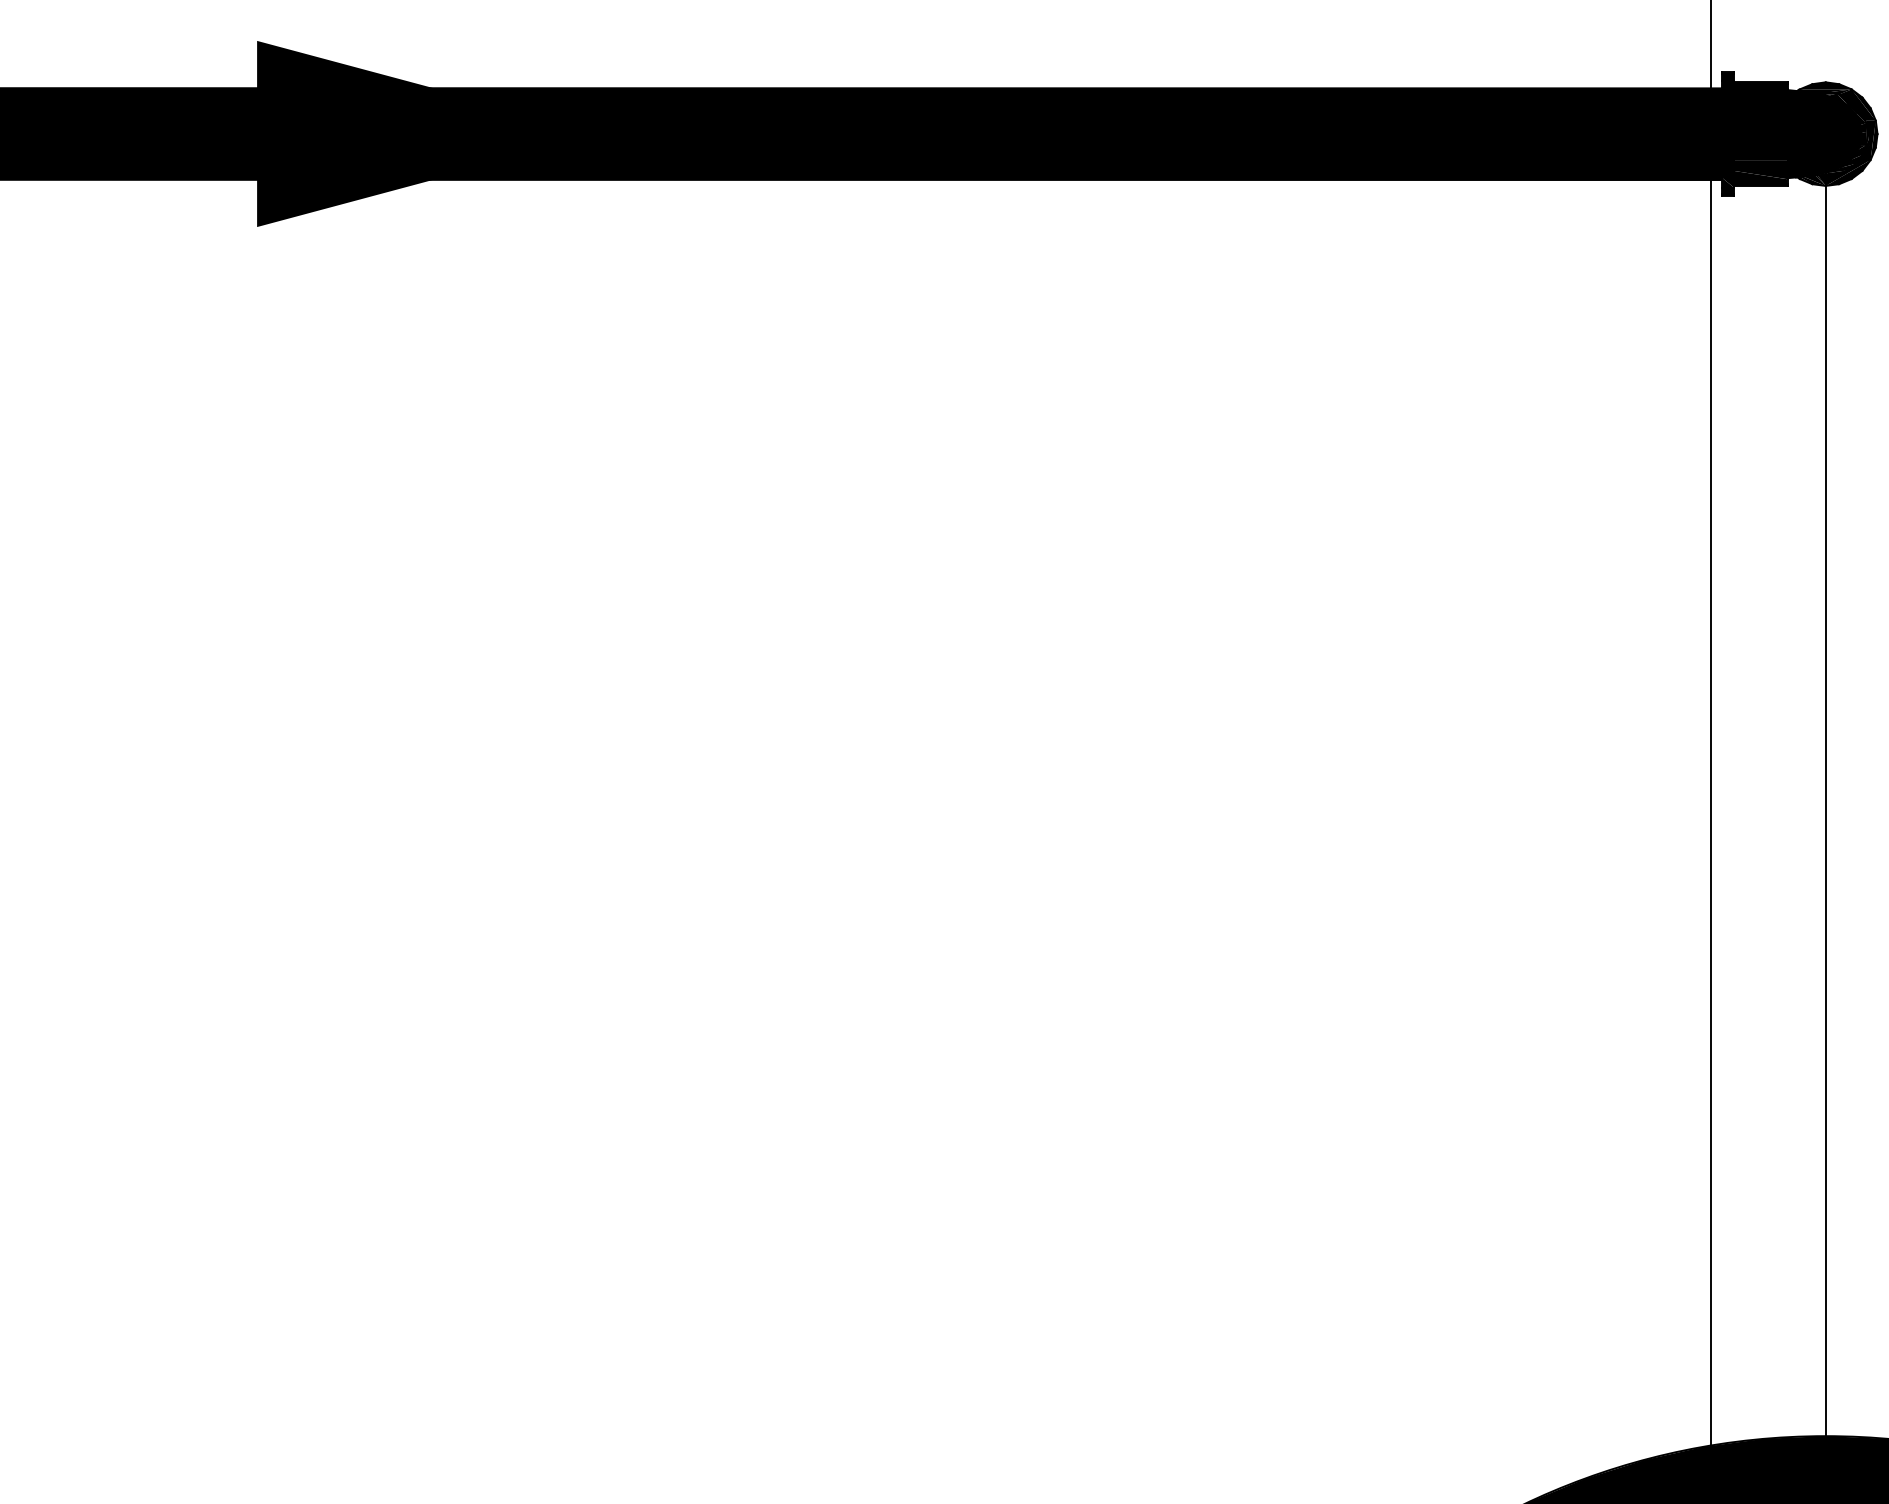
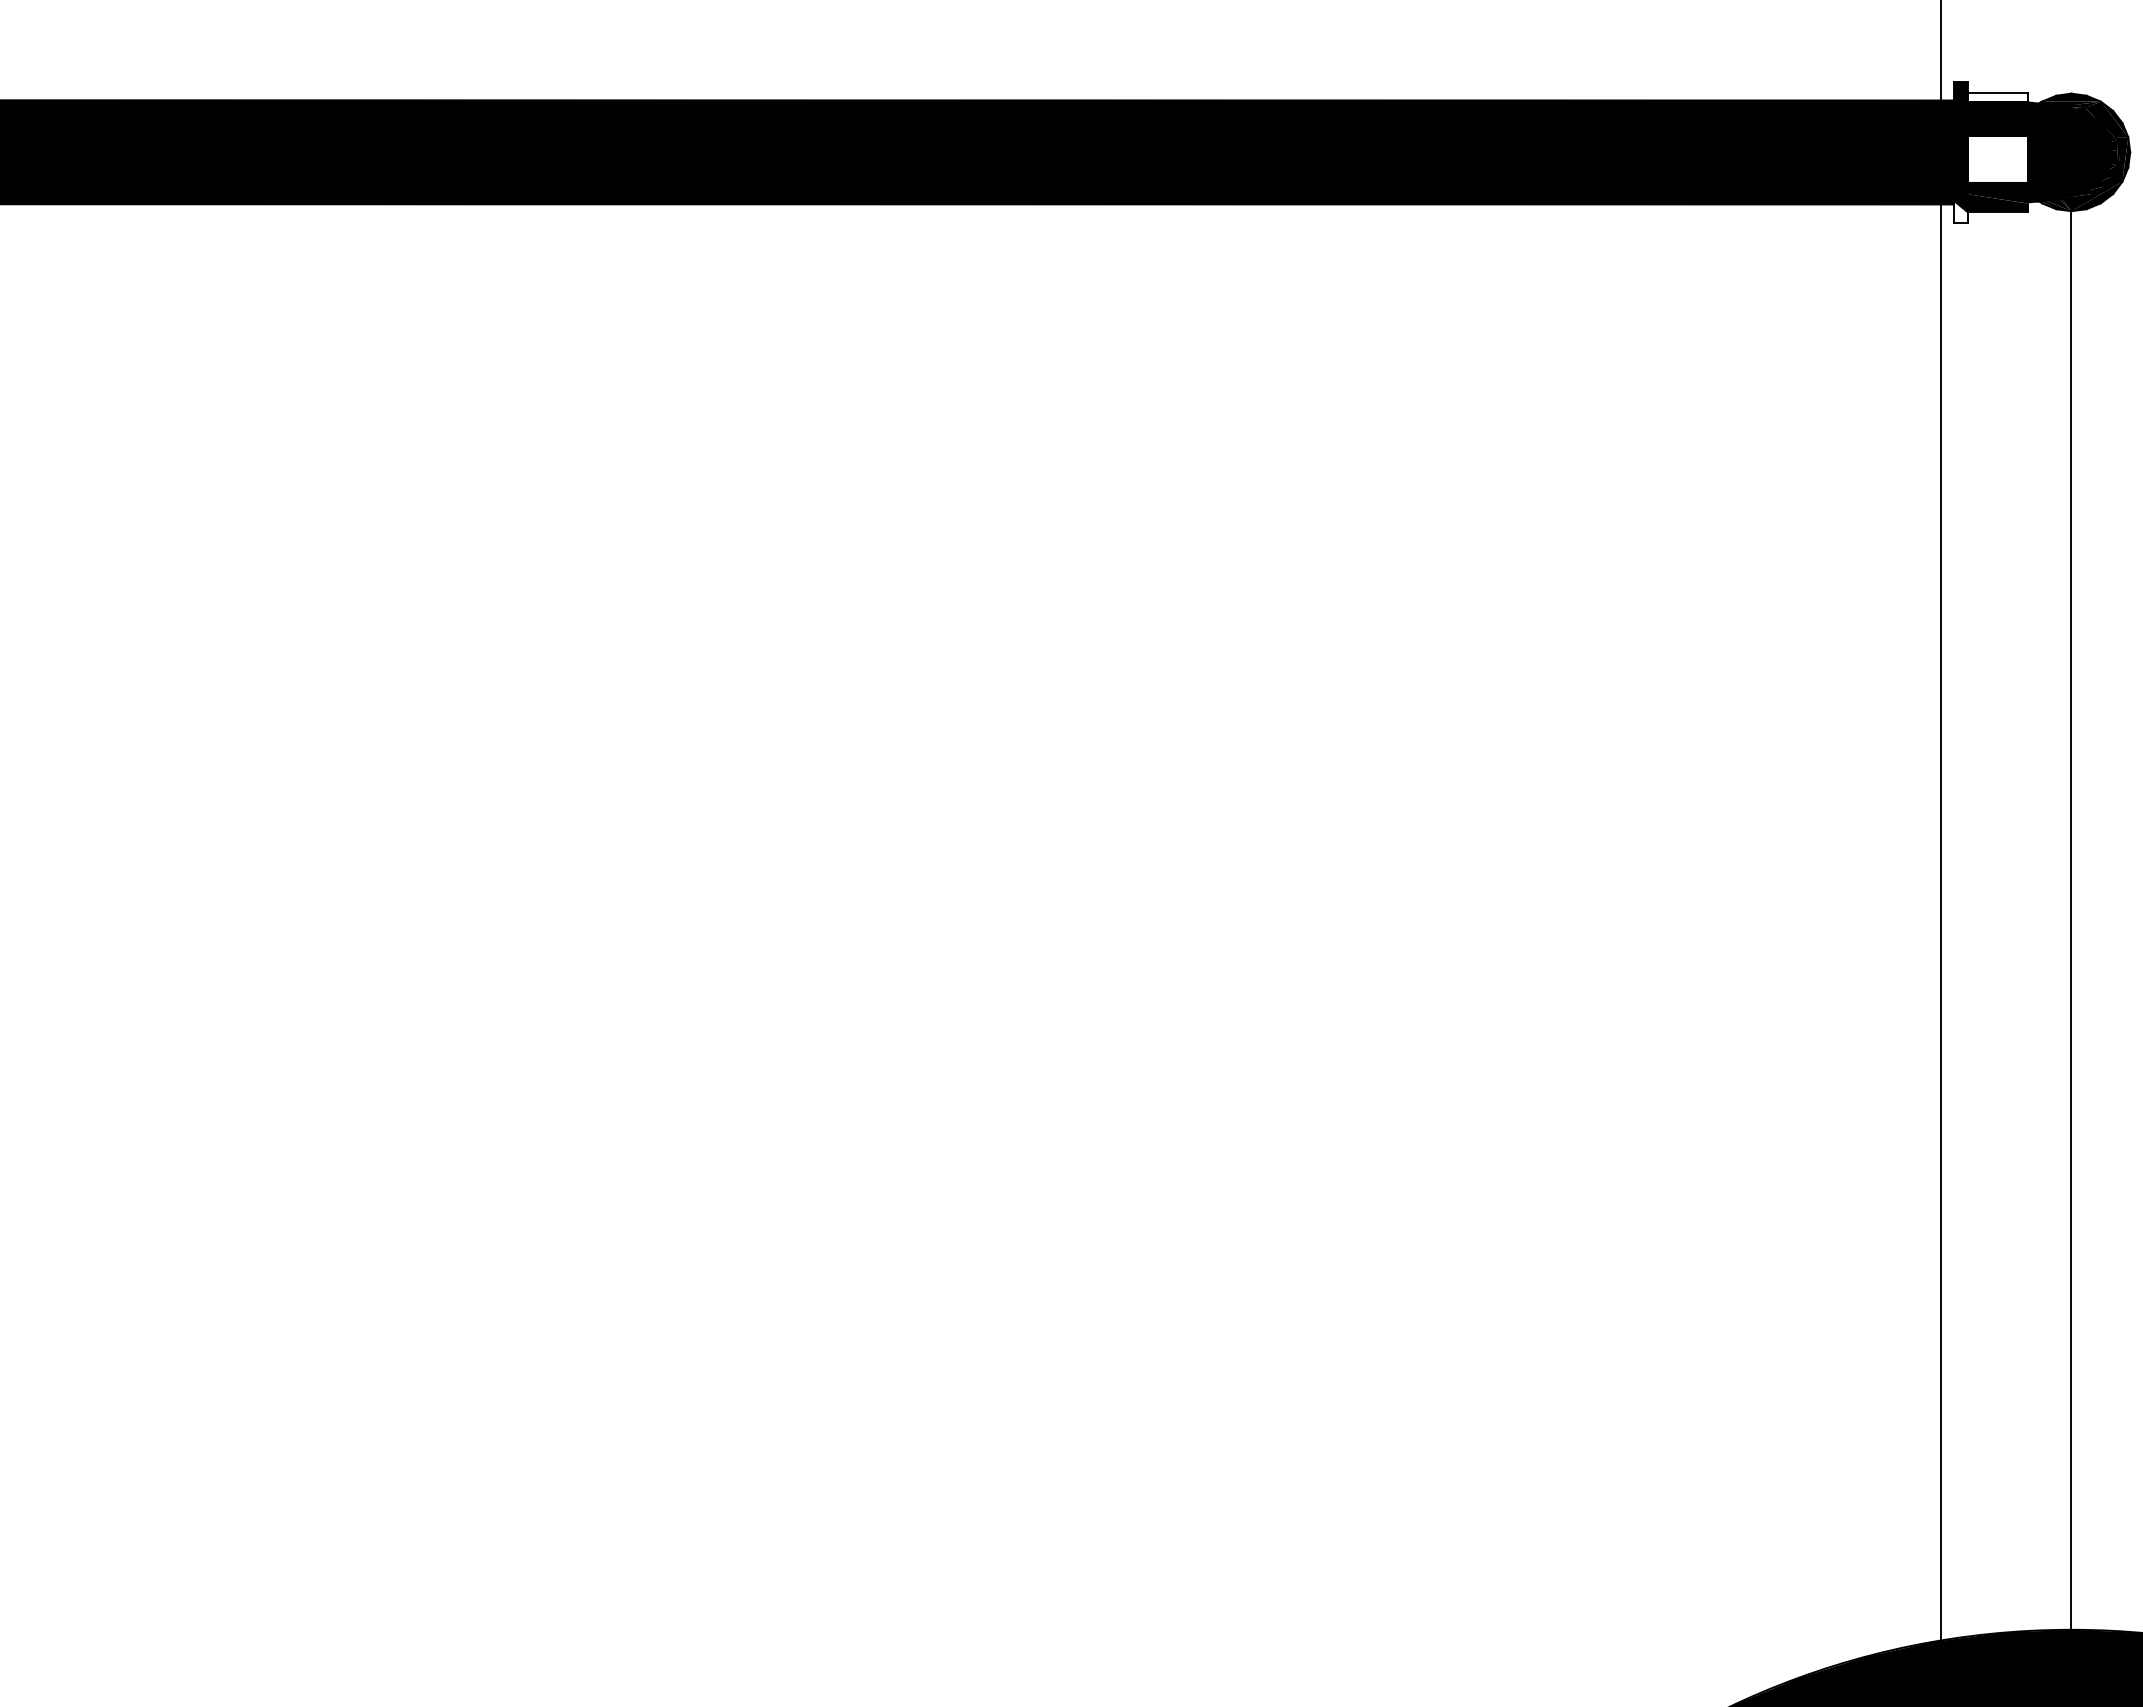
fill: (1760, 85) -> (1997, 97), removed
fill: (430, 133) -> (488, 151), removed
fill: (1760, 140) -> (1997, 159), removed
fill: (1727, 187) -> (1960, 212), removed

